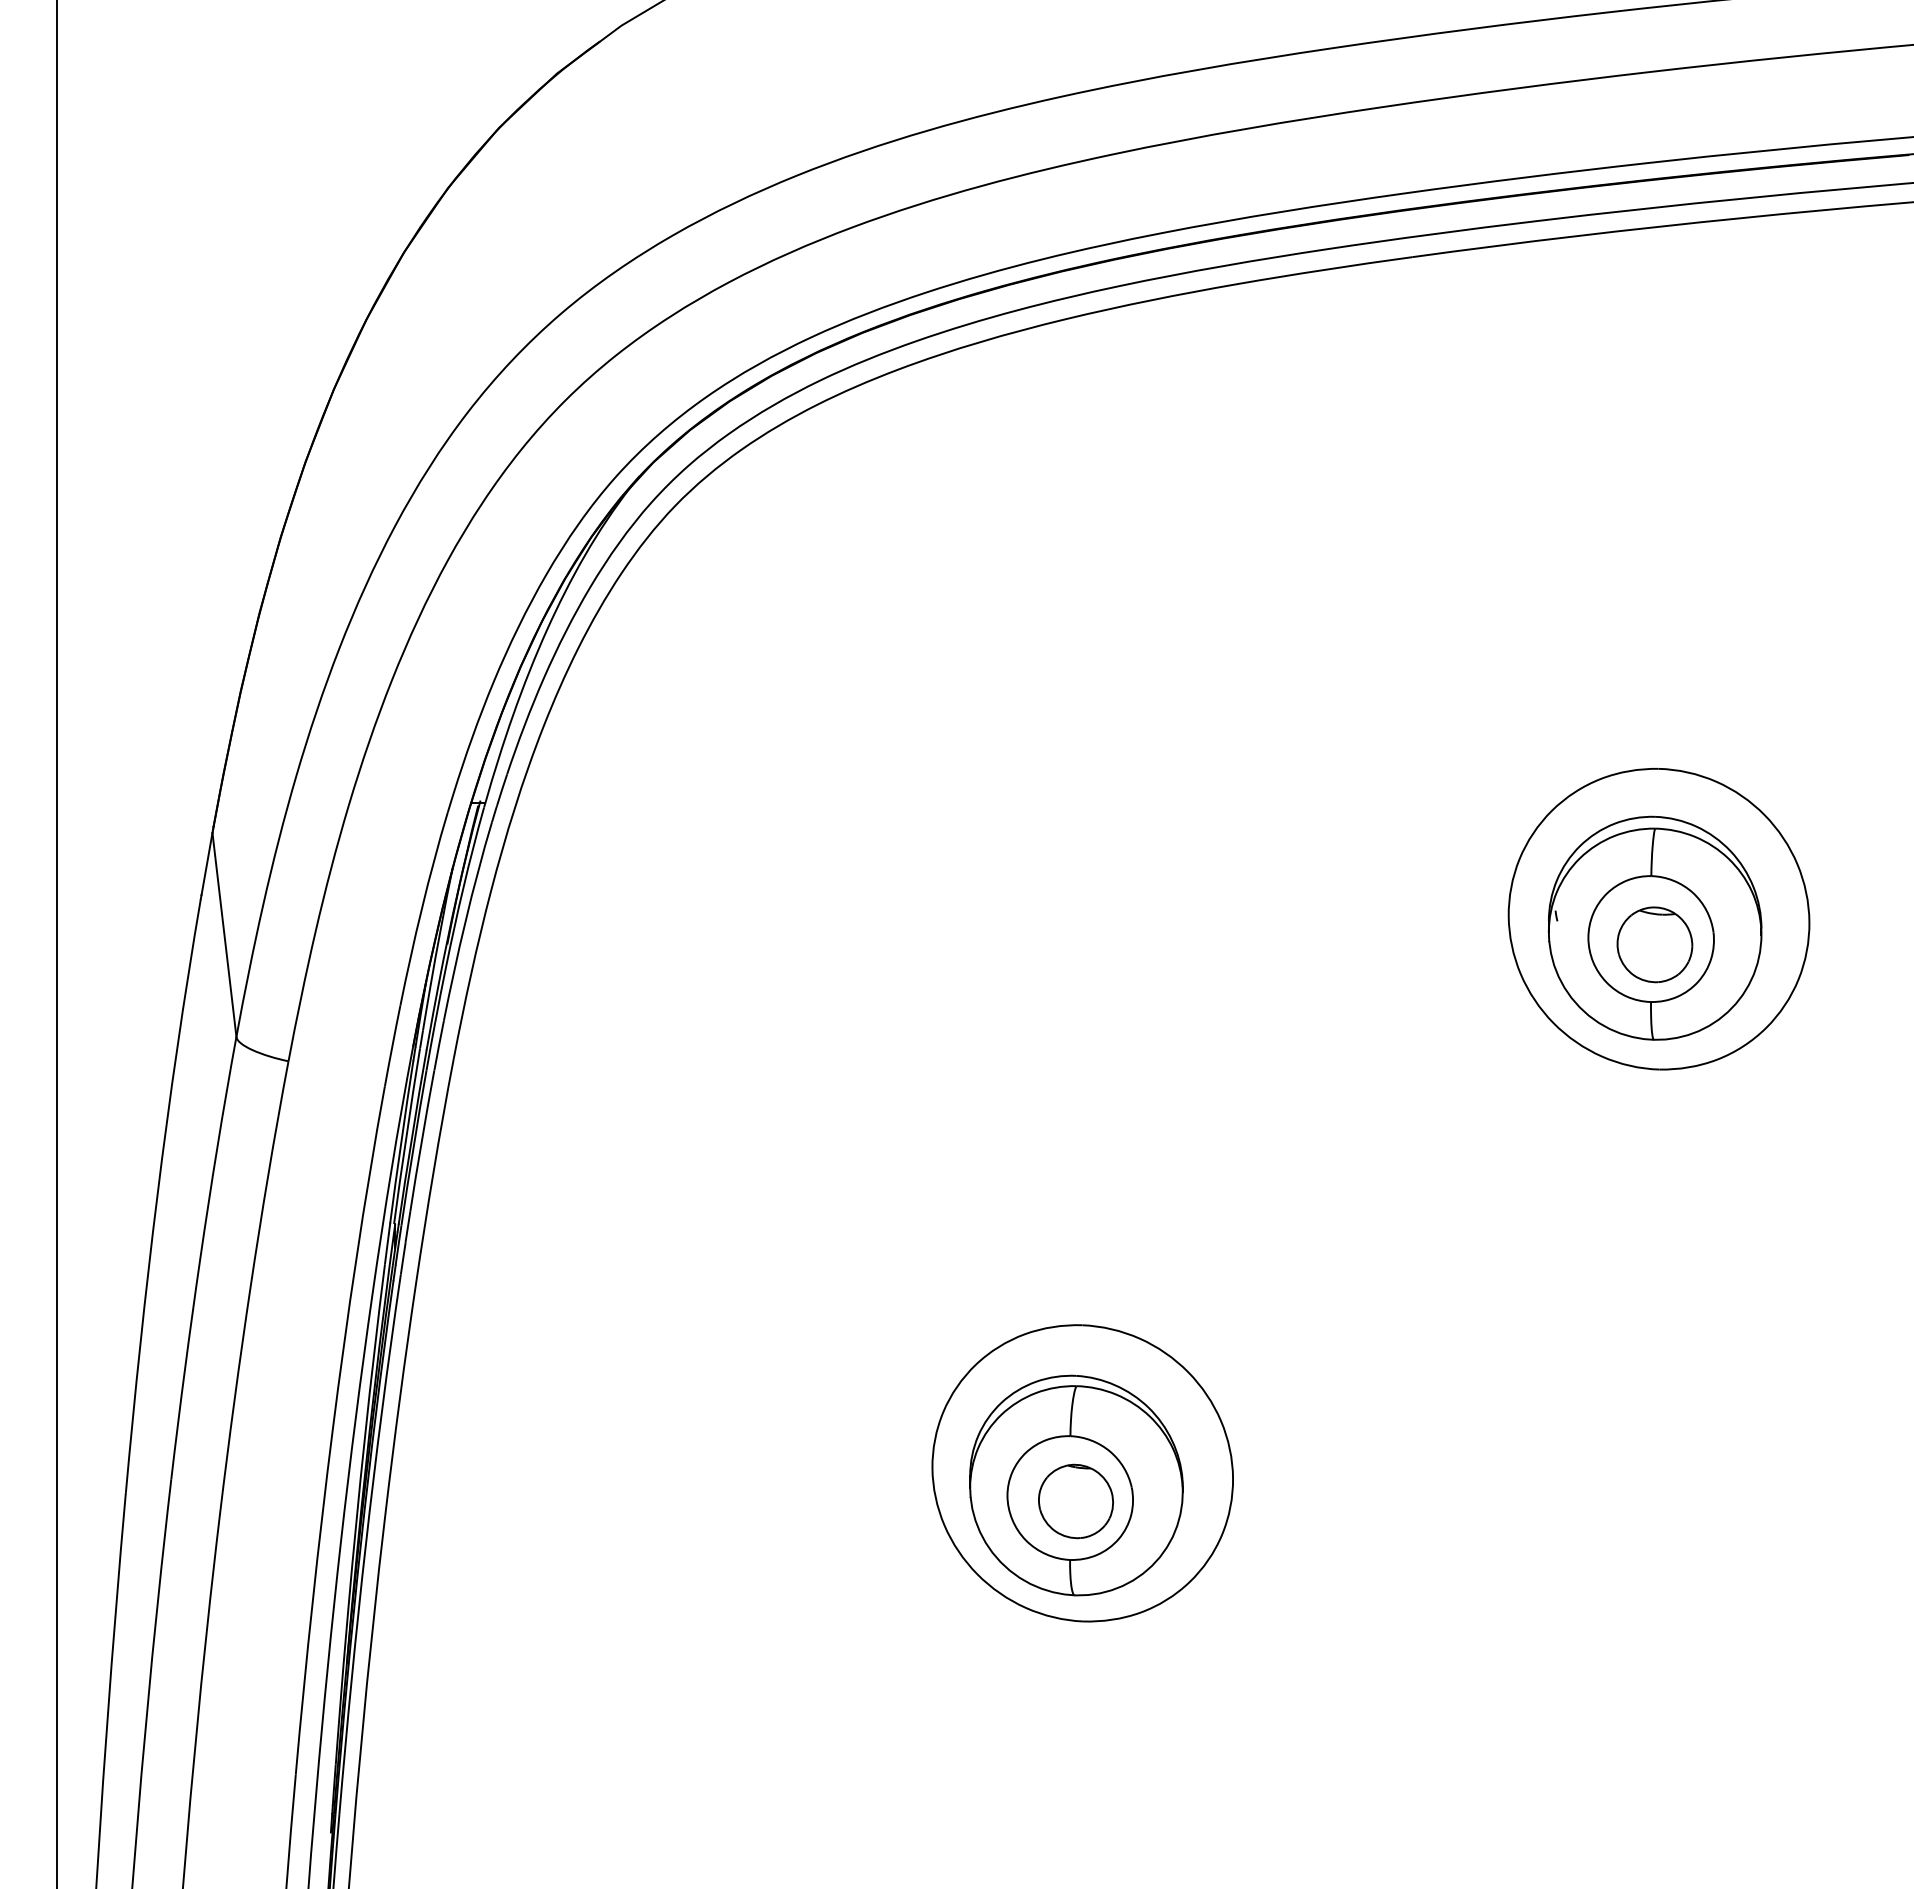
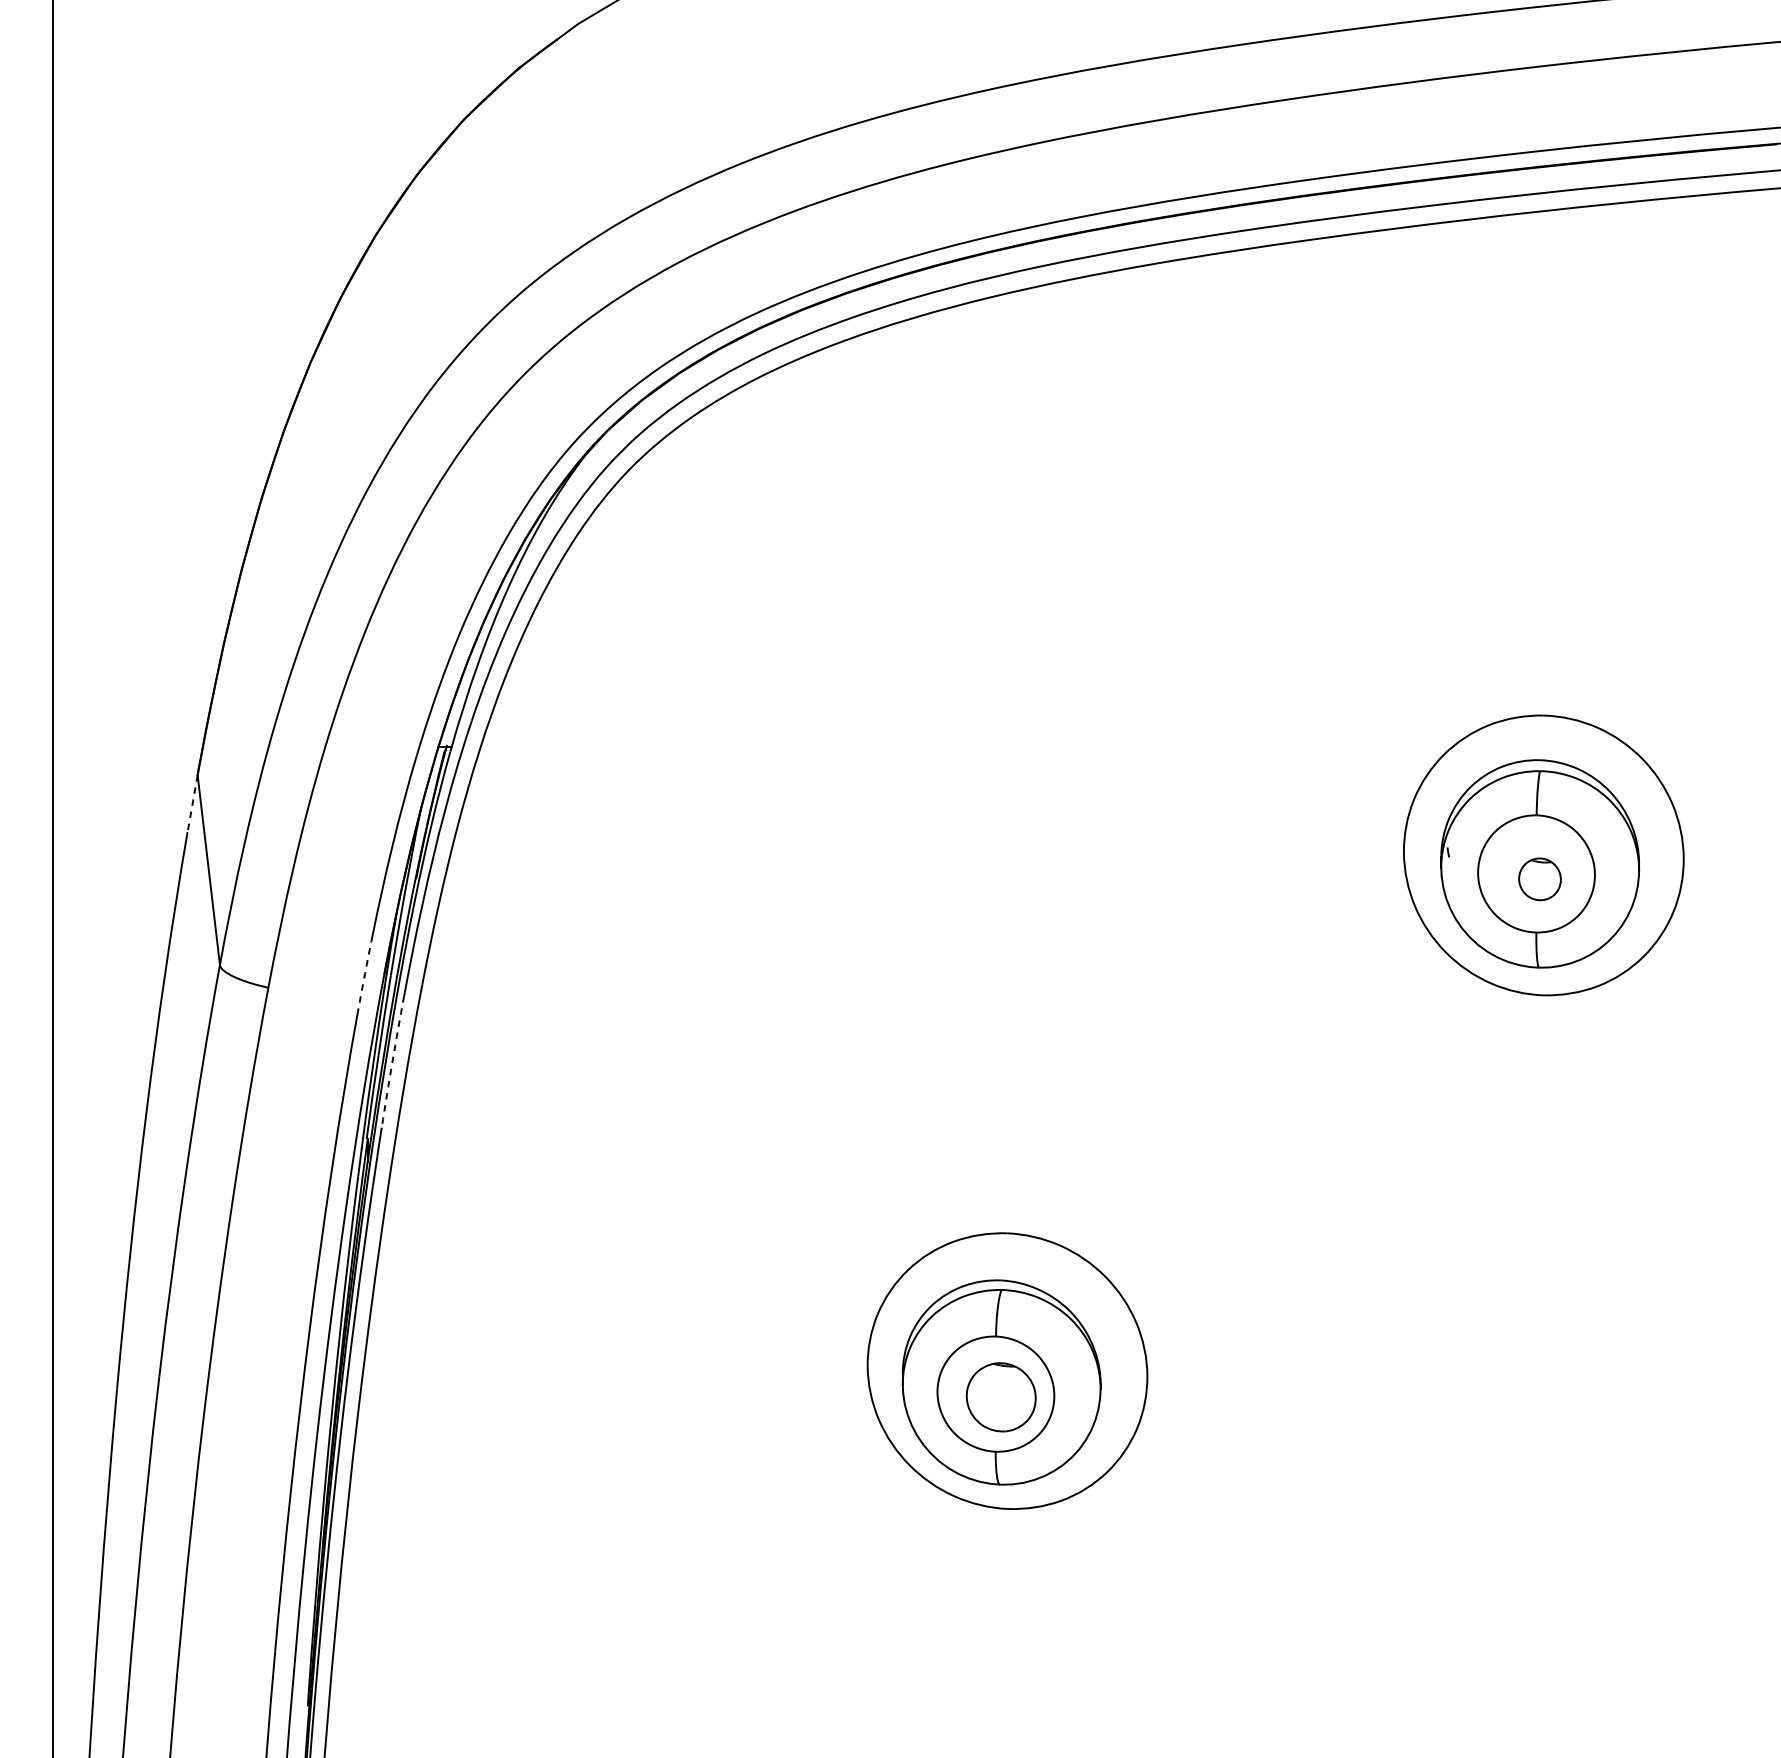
line: (207, 864) -> (193, 804), solid -> dashed
part: (1654, 944) -> (1539, 879), size x0.6
arc: (392, 1046) -> (365, 973), solid -> dashed
arc: (421, 1141) -> (392, 1062), solid -> dashed

